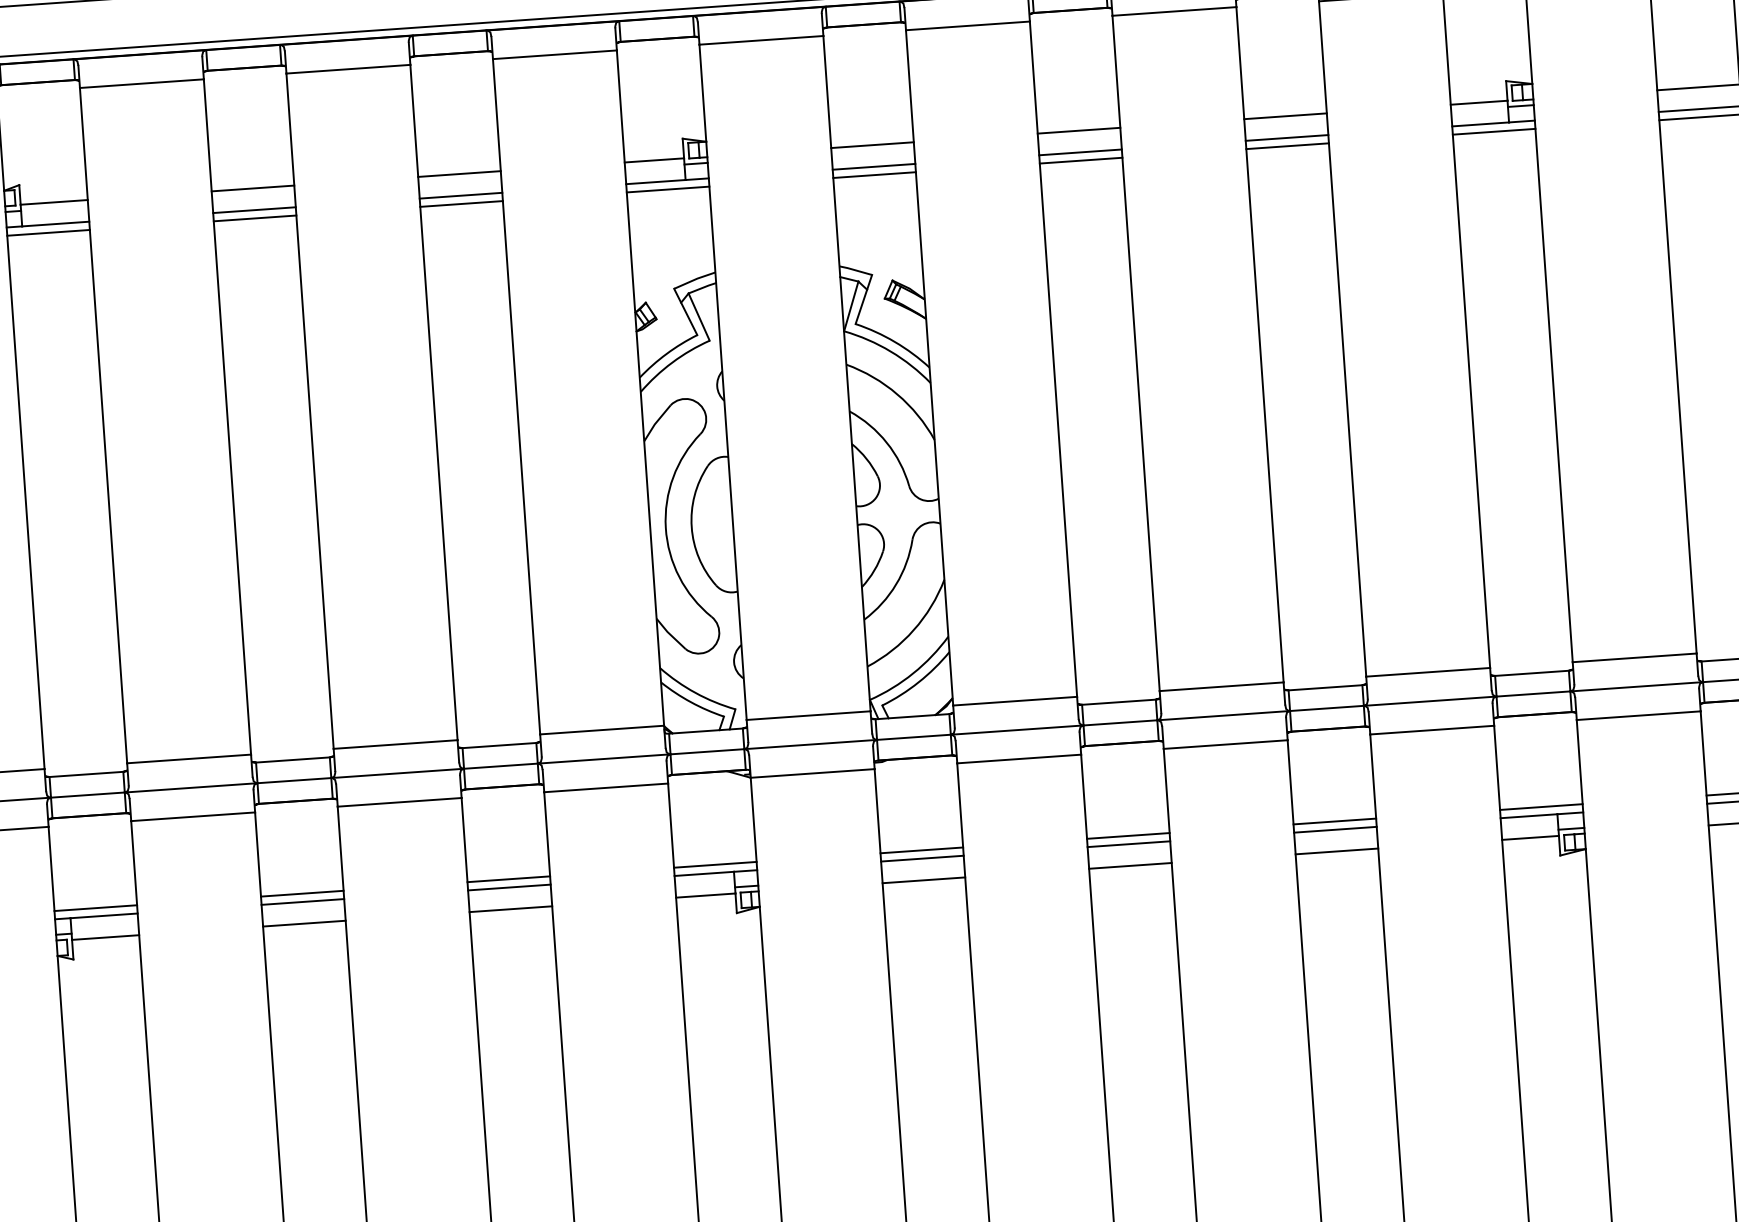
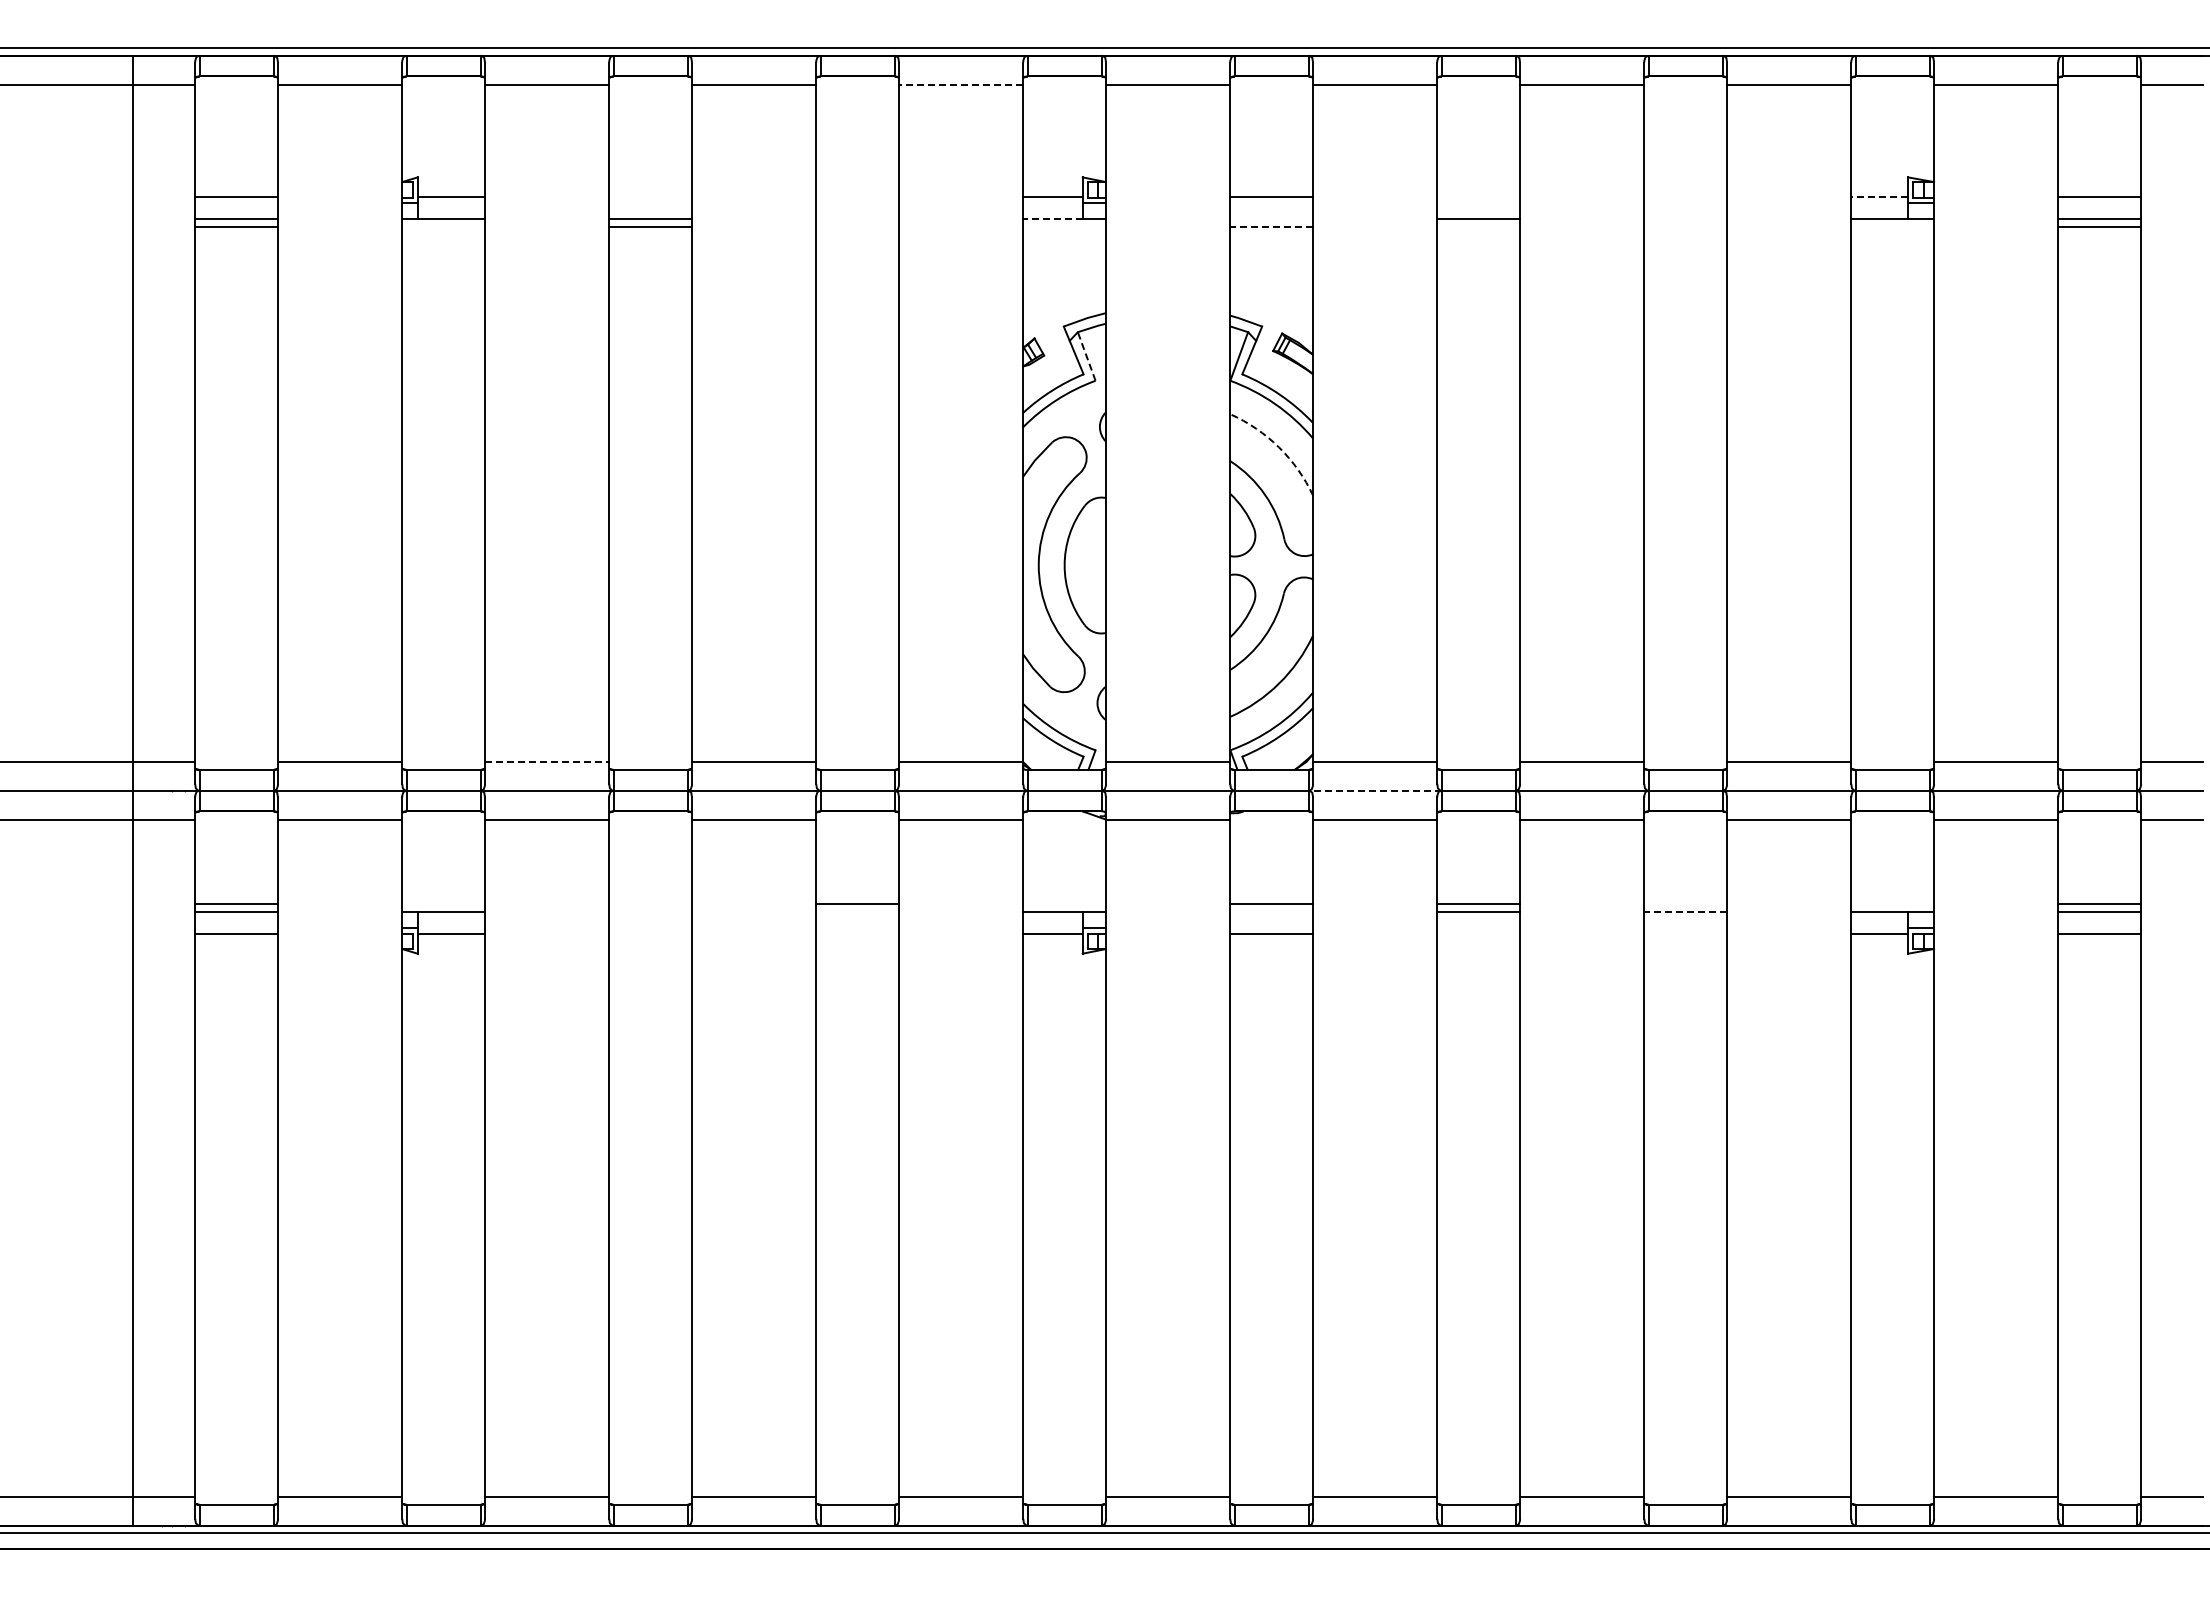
line: (554, 54) -> (960, 84), solid -> dashed
line: (1478, 103) -> (1879, 197), solid -> dashed
line: (1285, 116) -> (1685, 197), removed
line: (1078, 131) -> (1478, 197), removed
line: (1493, 132) -> (1892, 227), removed
line: (1286, 137) -> (1685, 218), removed
line: (1287, 146) -> (1685, 227), removed
line: (1080, 161) -> (1478, 227), removed
line: (873, 166) -> (1271, 218), removed
line: (459, 174) -> (857, 197), removed
line: (874, 175) -> (1271, 227), solid -> dashed
line: (655, 181) -> (1052, 218), solid -> dashed
line: (252, 188) -> (650, 197), removed
line: (667, 189) -> (1064, 227), removed
line: (460, 195) -> (857, 218), removed
line: (461, 204) -> (857, 227), removed
line: (48, 233) -> (443, 227), removed
line: (698, 317) -> (1086, 356), solid -> dashed
arc: (897, 394) -> (1279, 447), solid -> dashed
line: (1017, 729) -> (1375, 790), solid -> dashed
line: (189, 758) -> (547, 761), solid -> dashed
line: (1541, 807) -> (1892, 904), removed
line: (1334, 821) -> (1685, 904), removed
line: (1335, 829) -> (1685, 912), solid -> dashed
line: (1336, 851) -> (1685, 934), removed
line: (922, 858) -> (1271, 912), removed
line: (715, 865) -> (1064, 904), removed
line: (1130, 866) -> (1478, 934), removed
line: (509, 887) -> (857, 912), removed
line: (302, 894) -> (650, 904), removed
line: (302, 902) -> (650, 912), removed
line: (95, 908) -> (443, 904), removed
line: (510, 909) -> (857, 934), removed
line: (304, 924) -> (650, 934), removed

